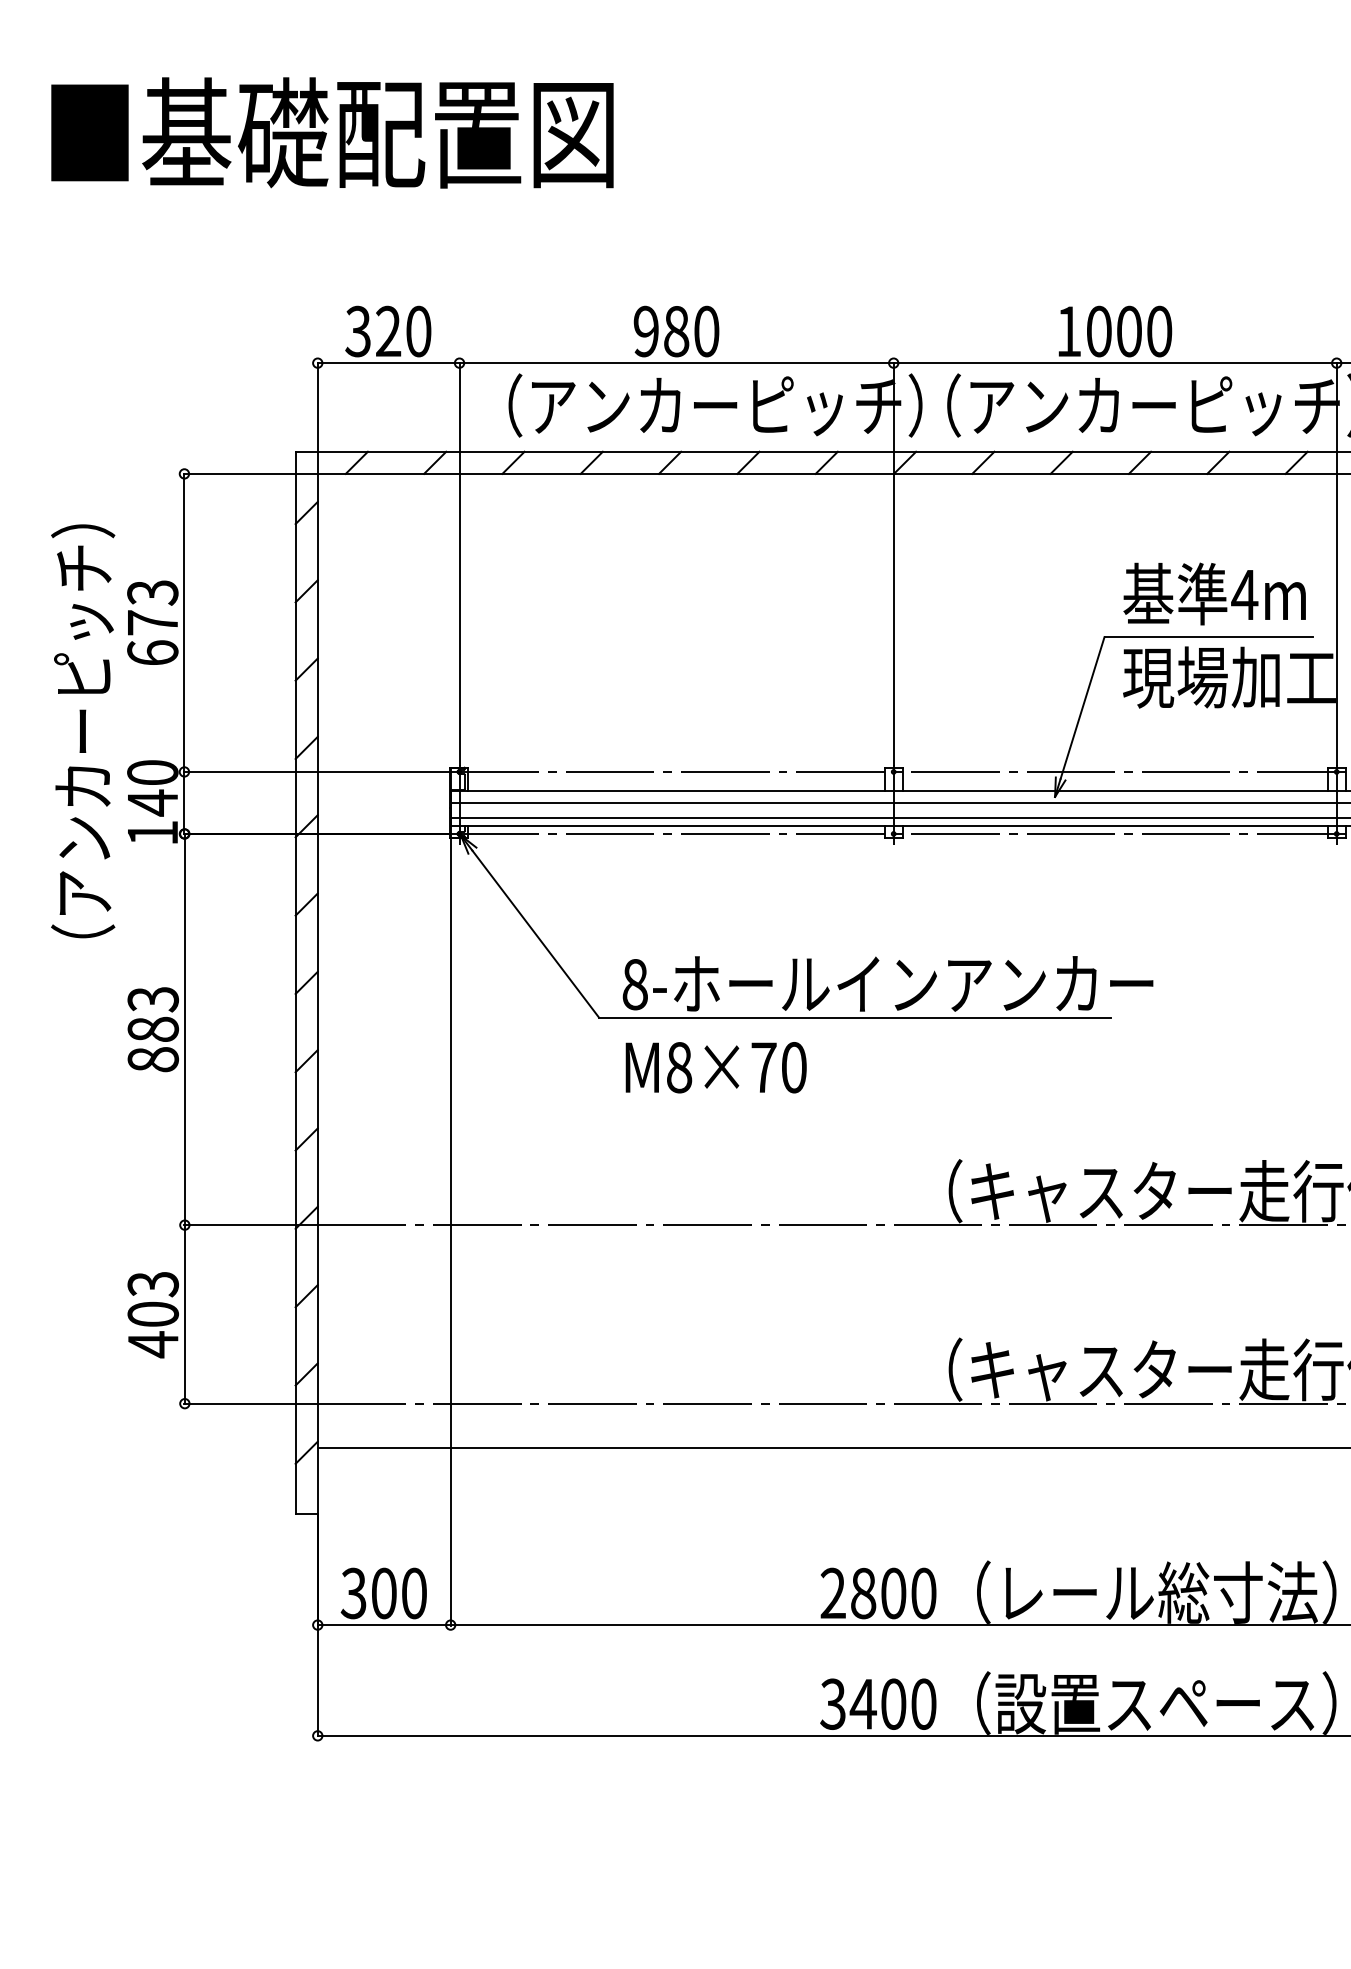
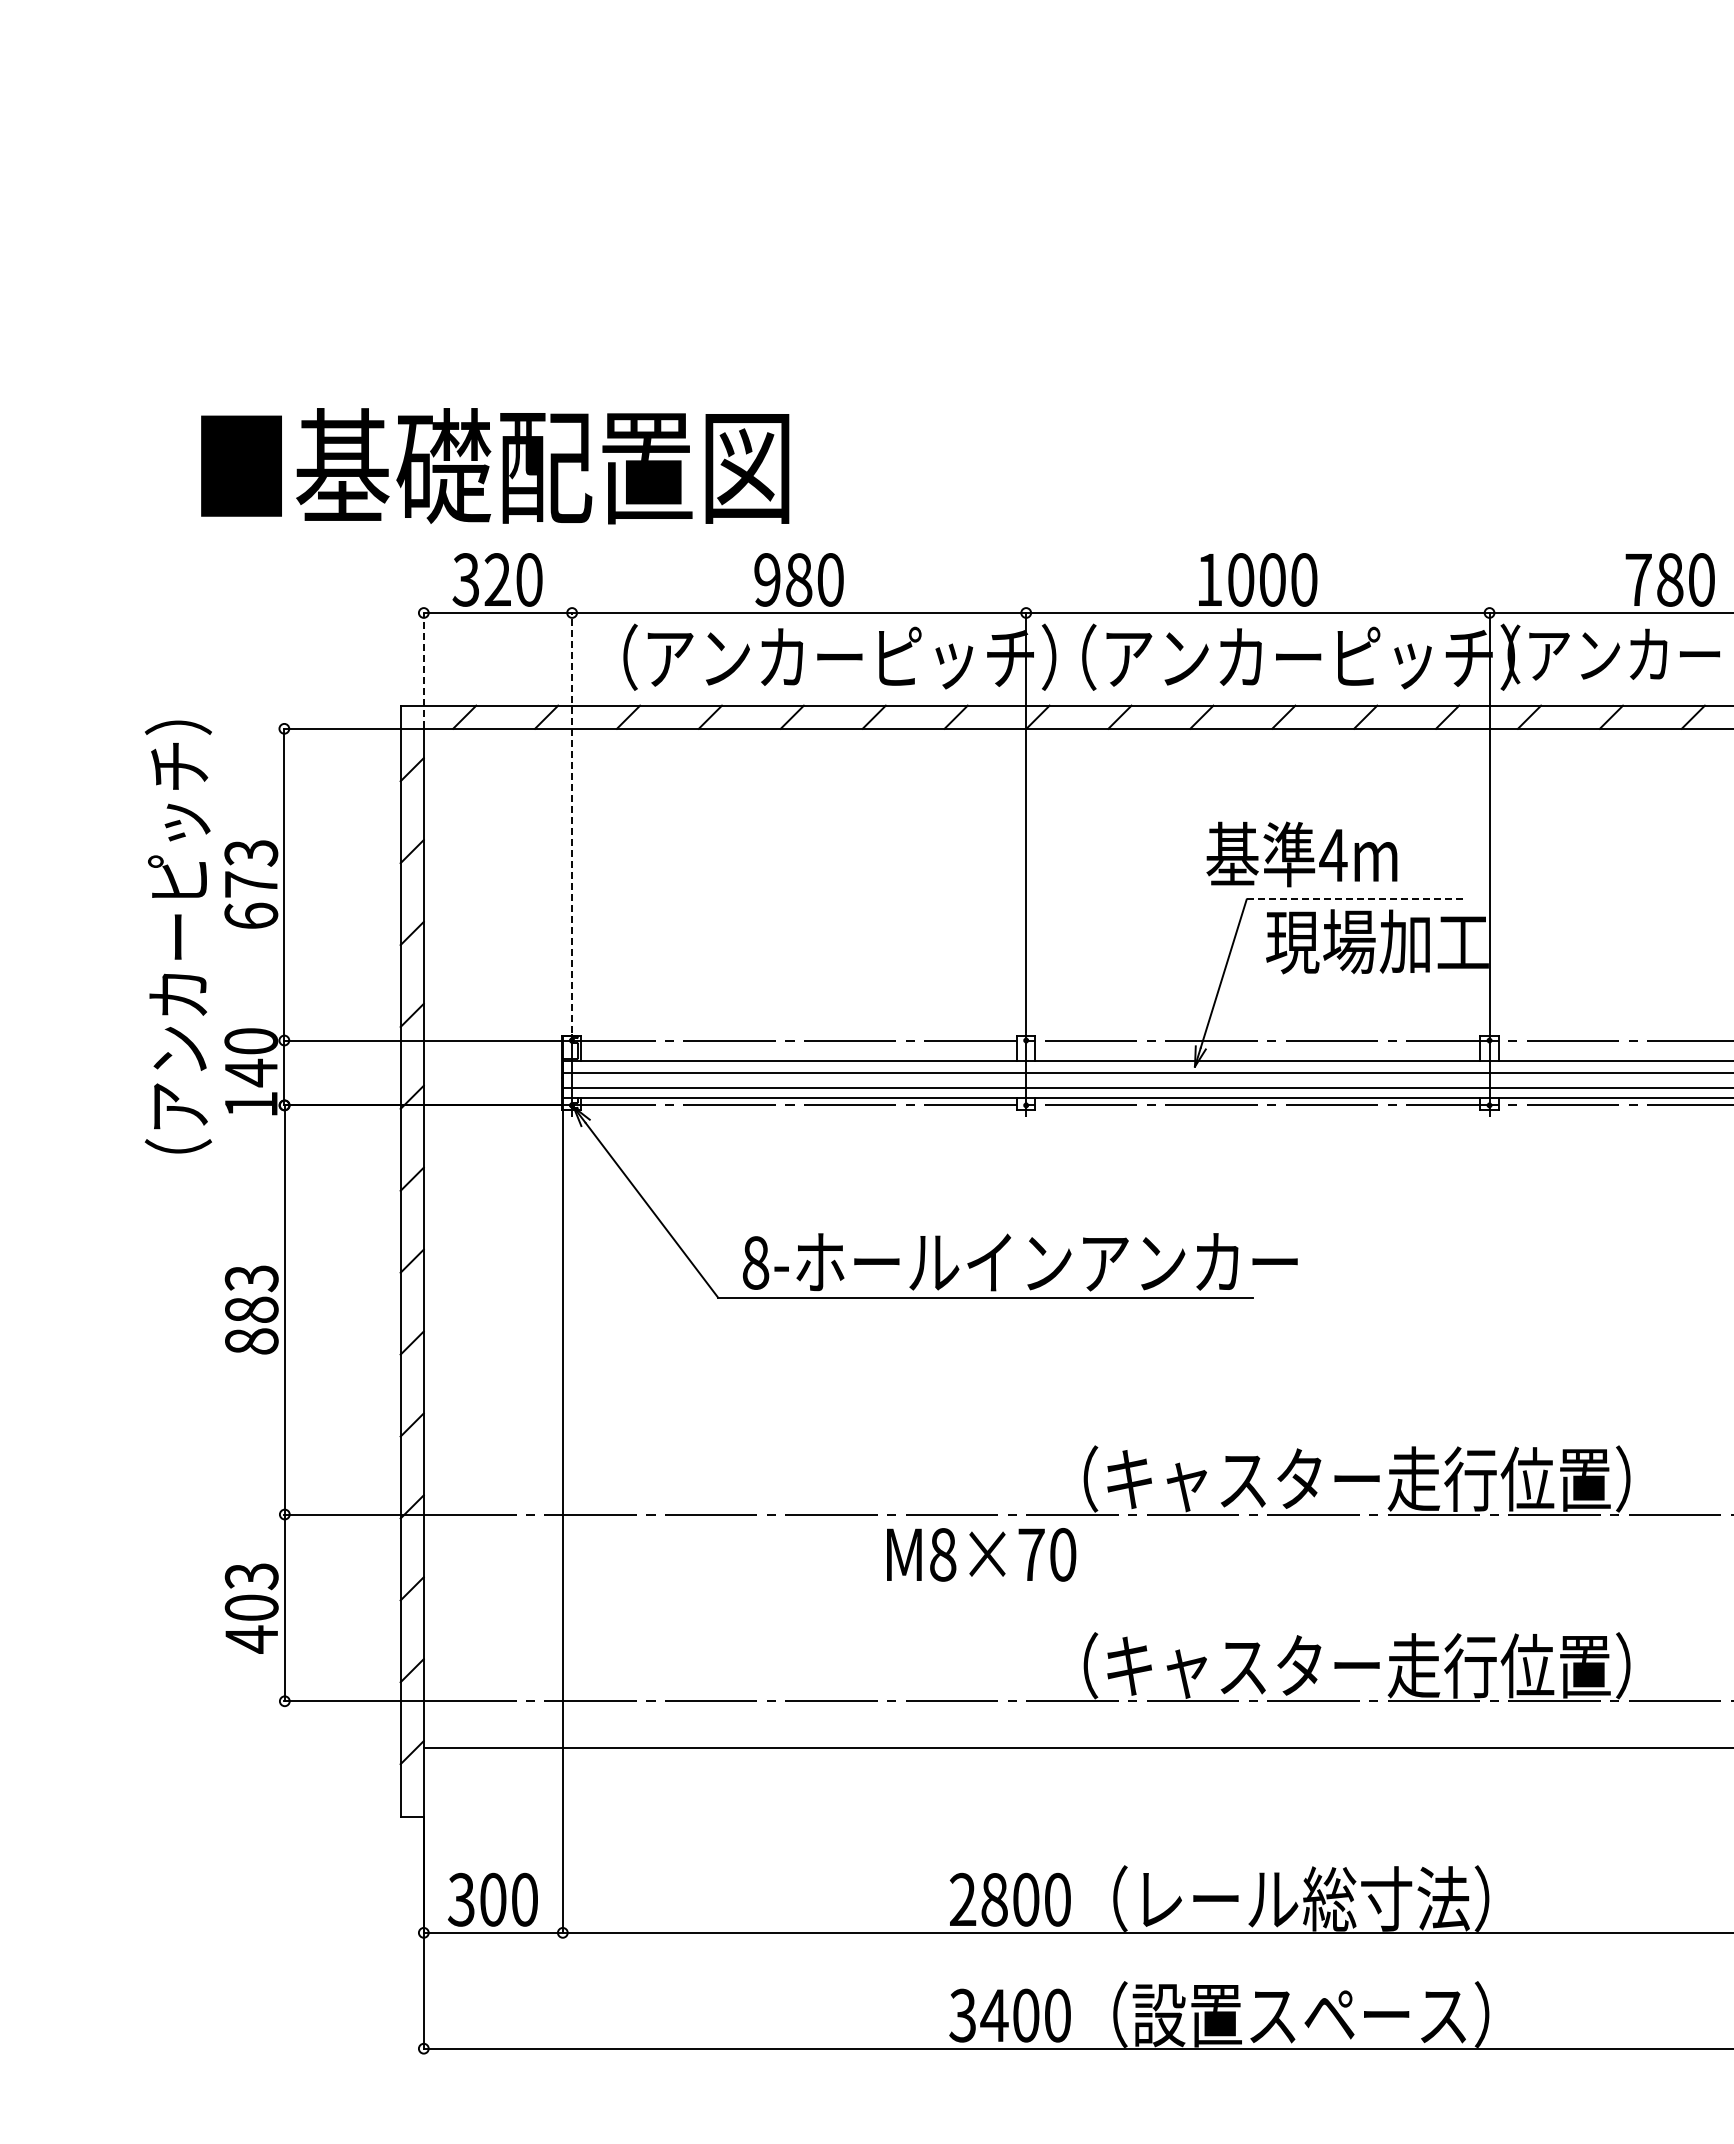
text: (332, 133) -> (495, 466), moved
line: (317, 418) -> (423, 670), solid -> dashed
line: (459, 563) -> (572, 822), solid -> dashed
text: (1214, 594) -> (1301, 854), moved
line: (1209, 637) -> (1356, 899), solid -> dashed
text: (82, 730) -> (177, 936), moved
text: (716, 1067) -> (981, 1554), moved

